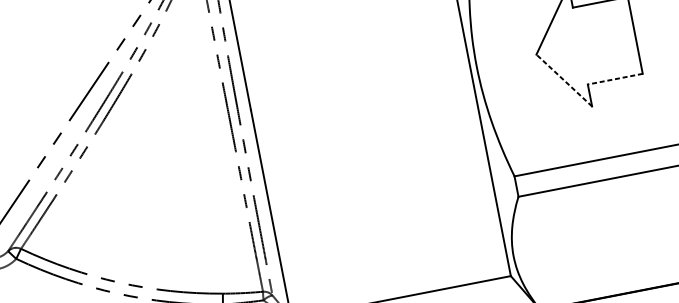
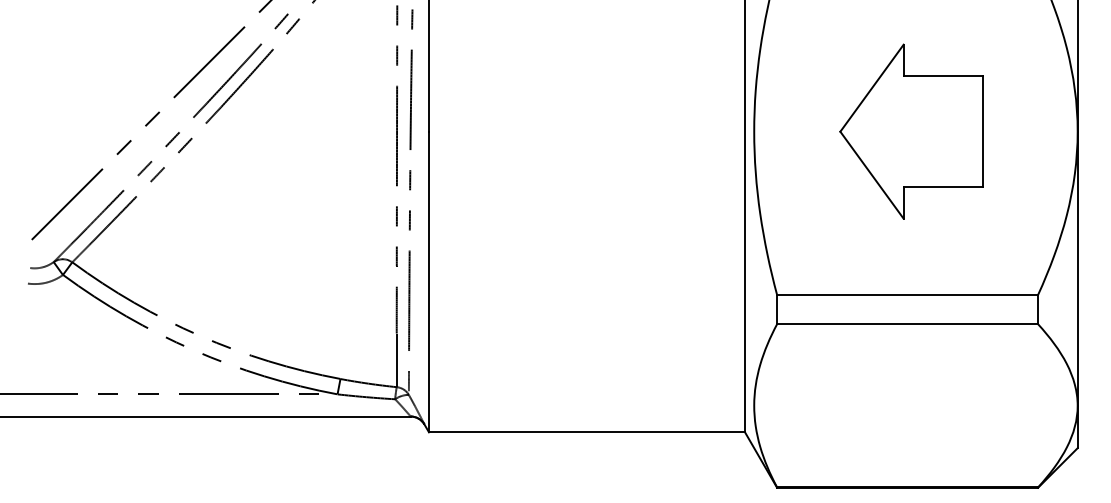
line: (615, 79) -> (943, 187), dashed -> solid
line: (564, 80) -> (872, 175), dashed -> solid

